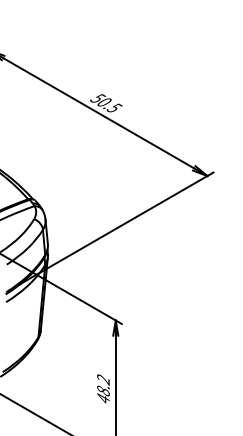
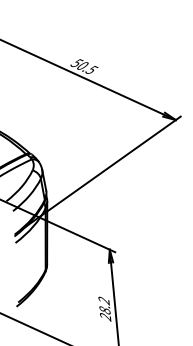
text: (103, 399) -> (105, 317), 48.2 -> 28.2

